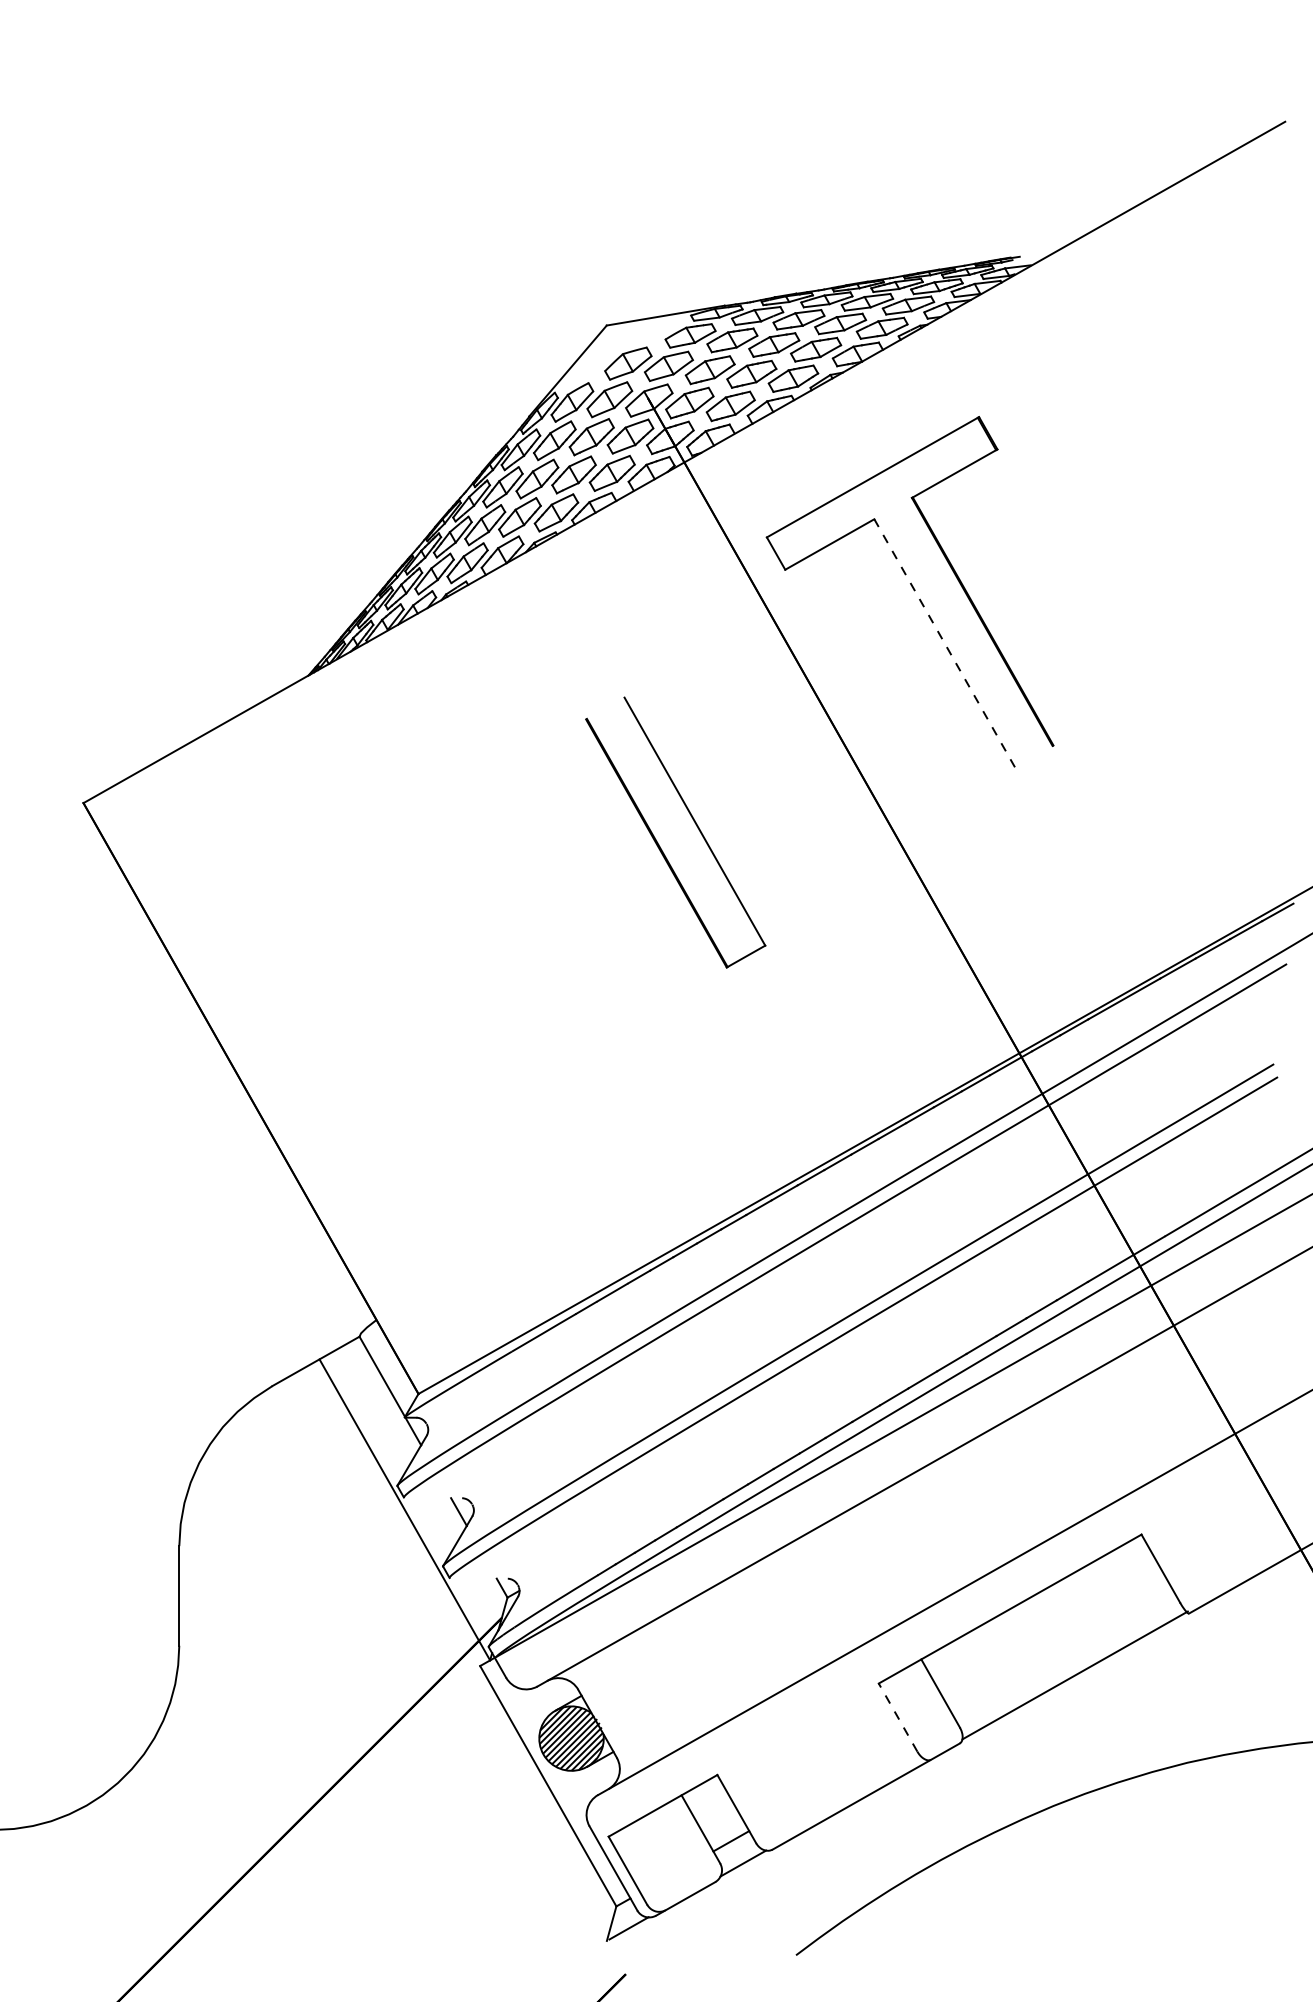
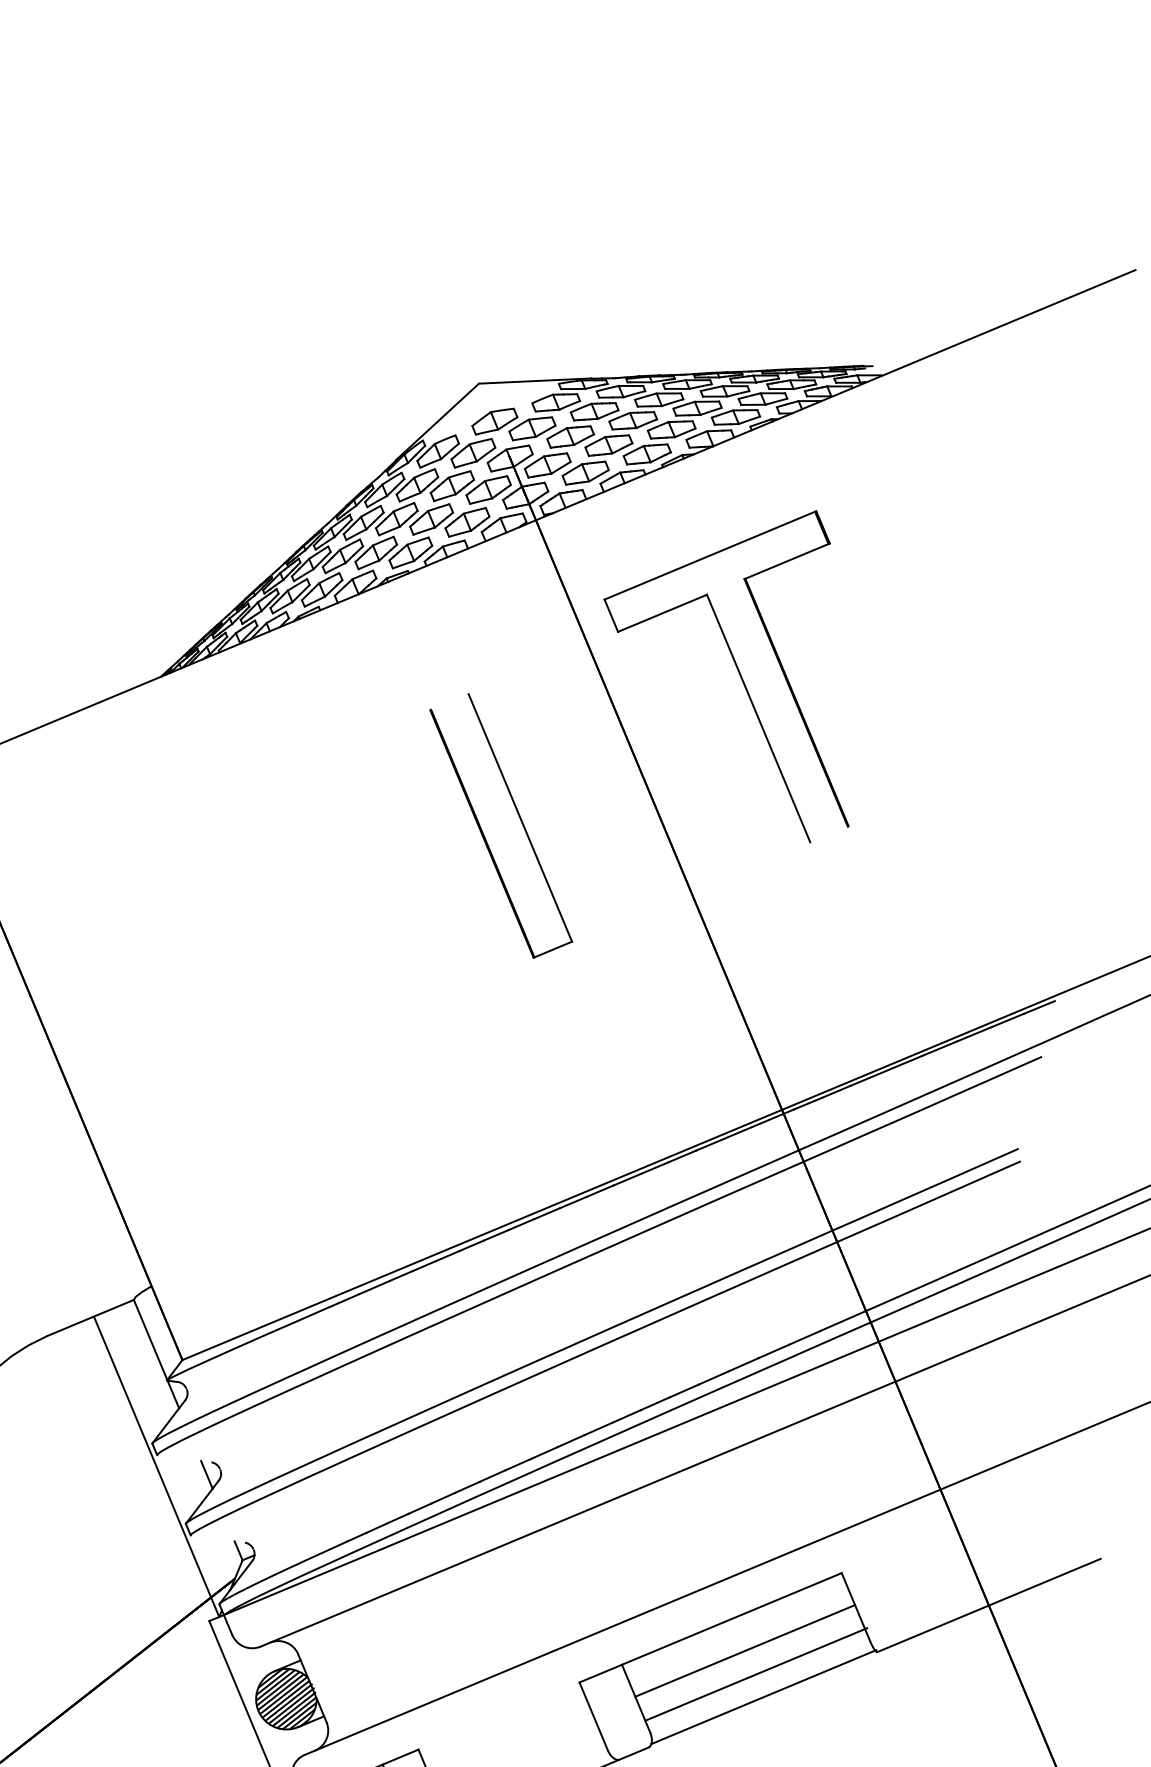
line: (944, 643) -> (758, 718), dashed -> solid
part: (658, 842) -> (484, 833), moved
line: (1049, 1628) -> (745, 1650), added
line: (1064, 1652) -> (756, 1674), added
line: (897, 1717) -> (593, 1716), dashed -> solid

